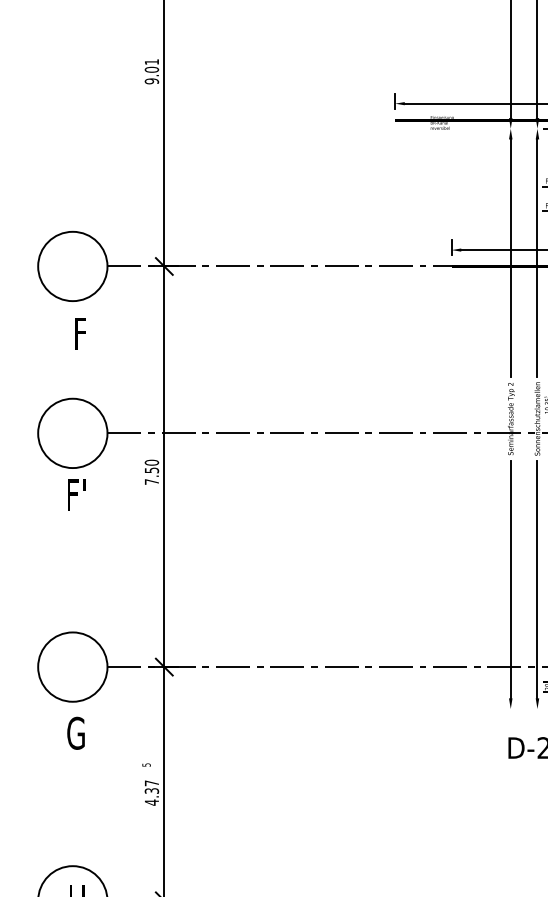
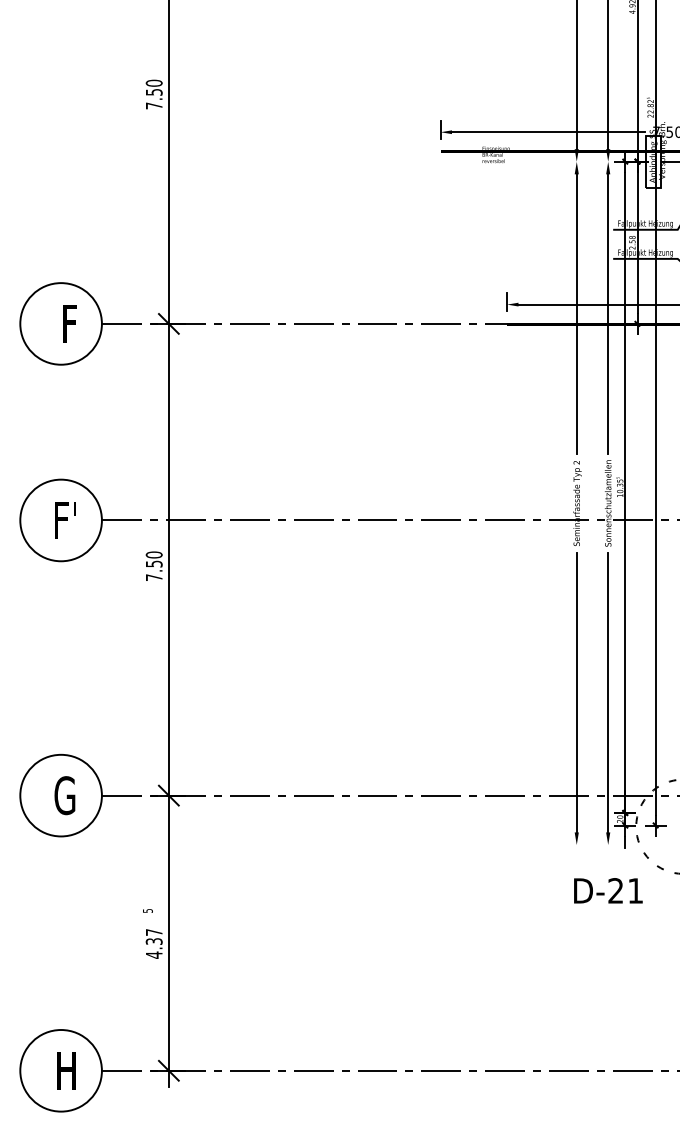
text: (151, 71) -> (153, 94), 9.01 -> 7.50
text: (79, 333) -> (69, 323), moved
text: (76, 495) -> (65, 520), moved
text: (75, 733) -> (64, 795), moved

